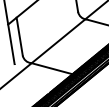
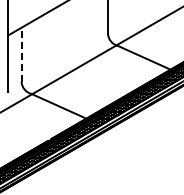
line: (19, 36) -> (21, 54), solid -> dashed

